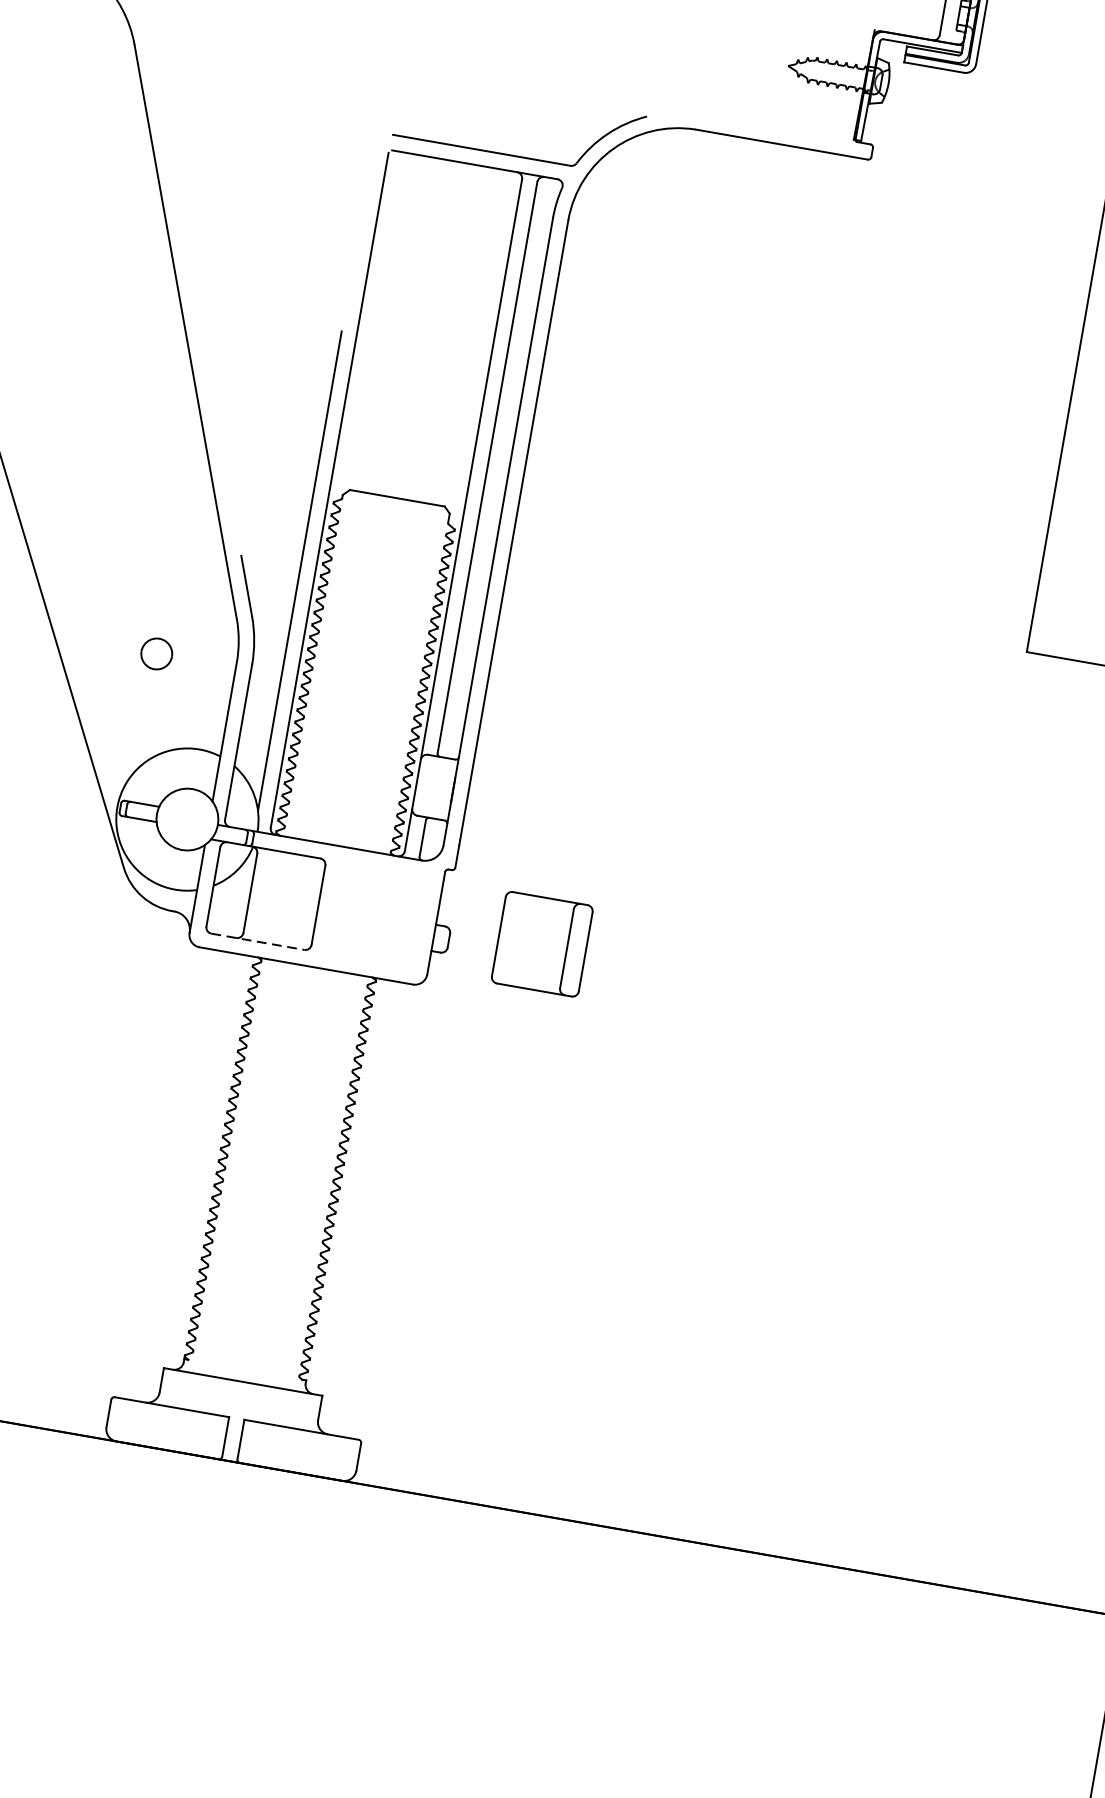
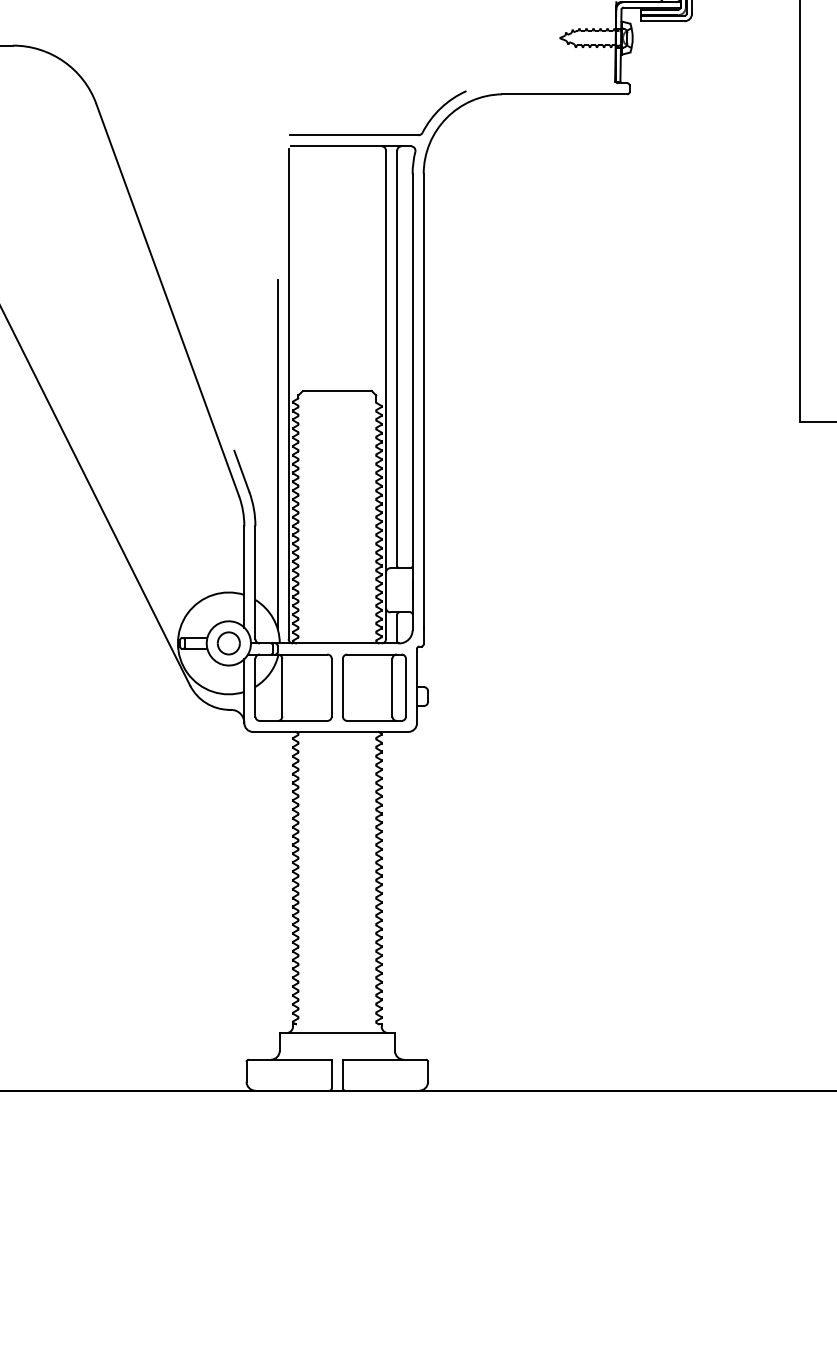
part: (156, 653) -> (228, 643), moved
line: (257, 941) -> (293, 720), dashed -> solid
part: (542, 944) -> (374, 687), moved

